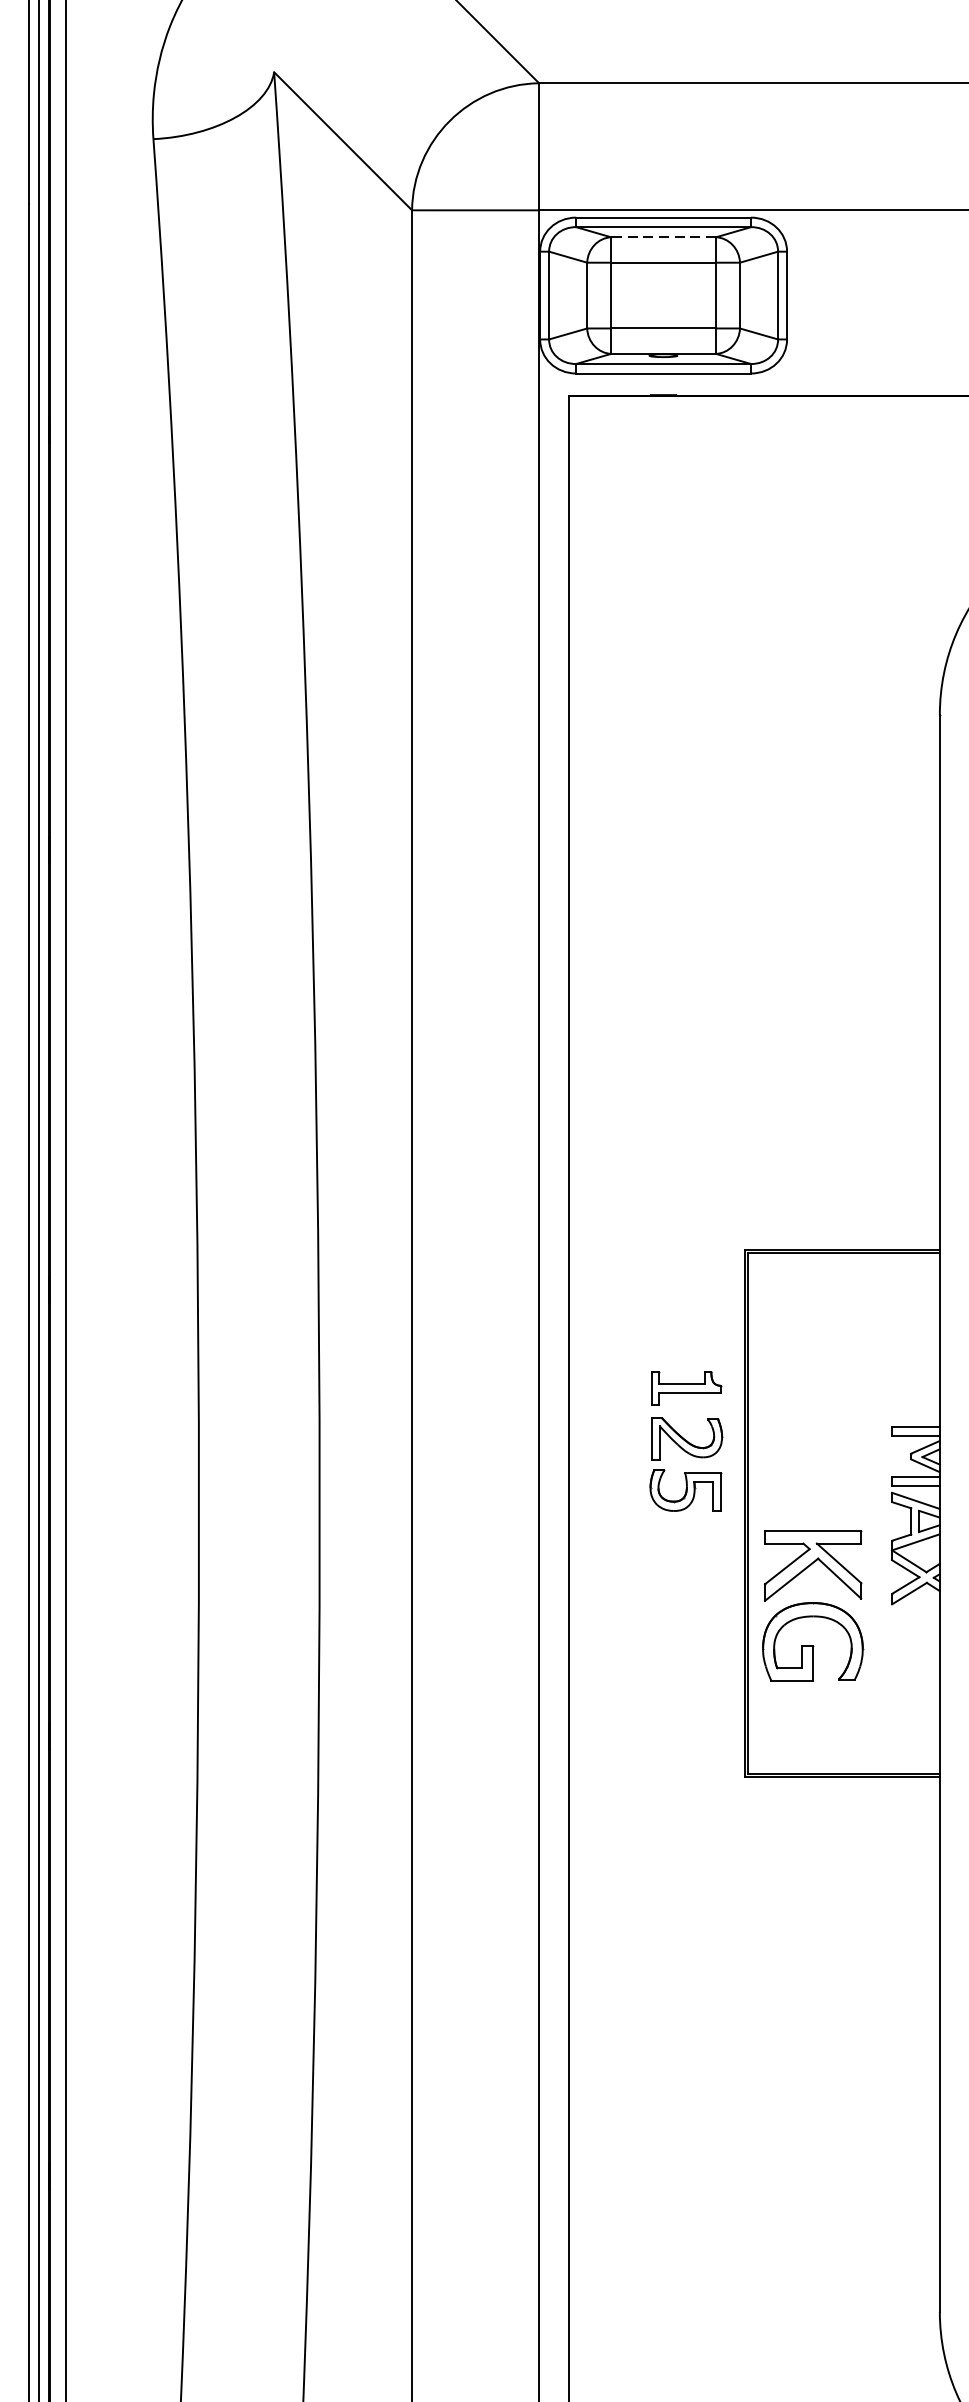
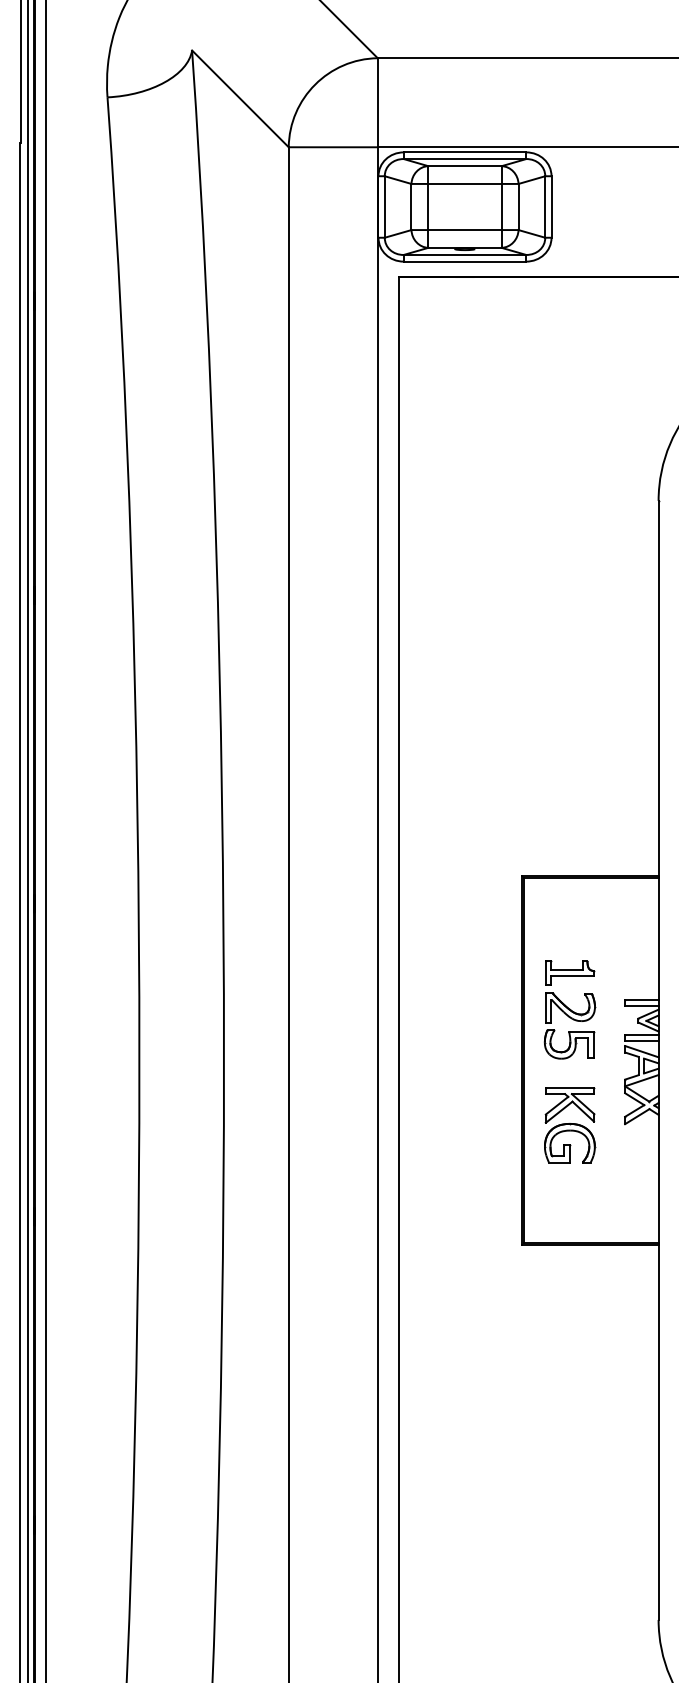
line: (664, 237) -> (465, 166), dashed -> solid
part: (685, 1440) -> (569, 1009), moved
part: (814, 1606) -> (570, 1125), size x0.71

